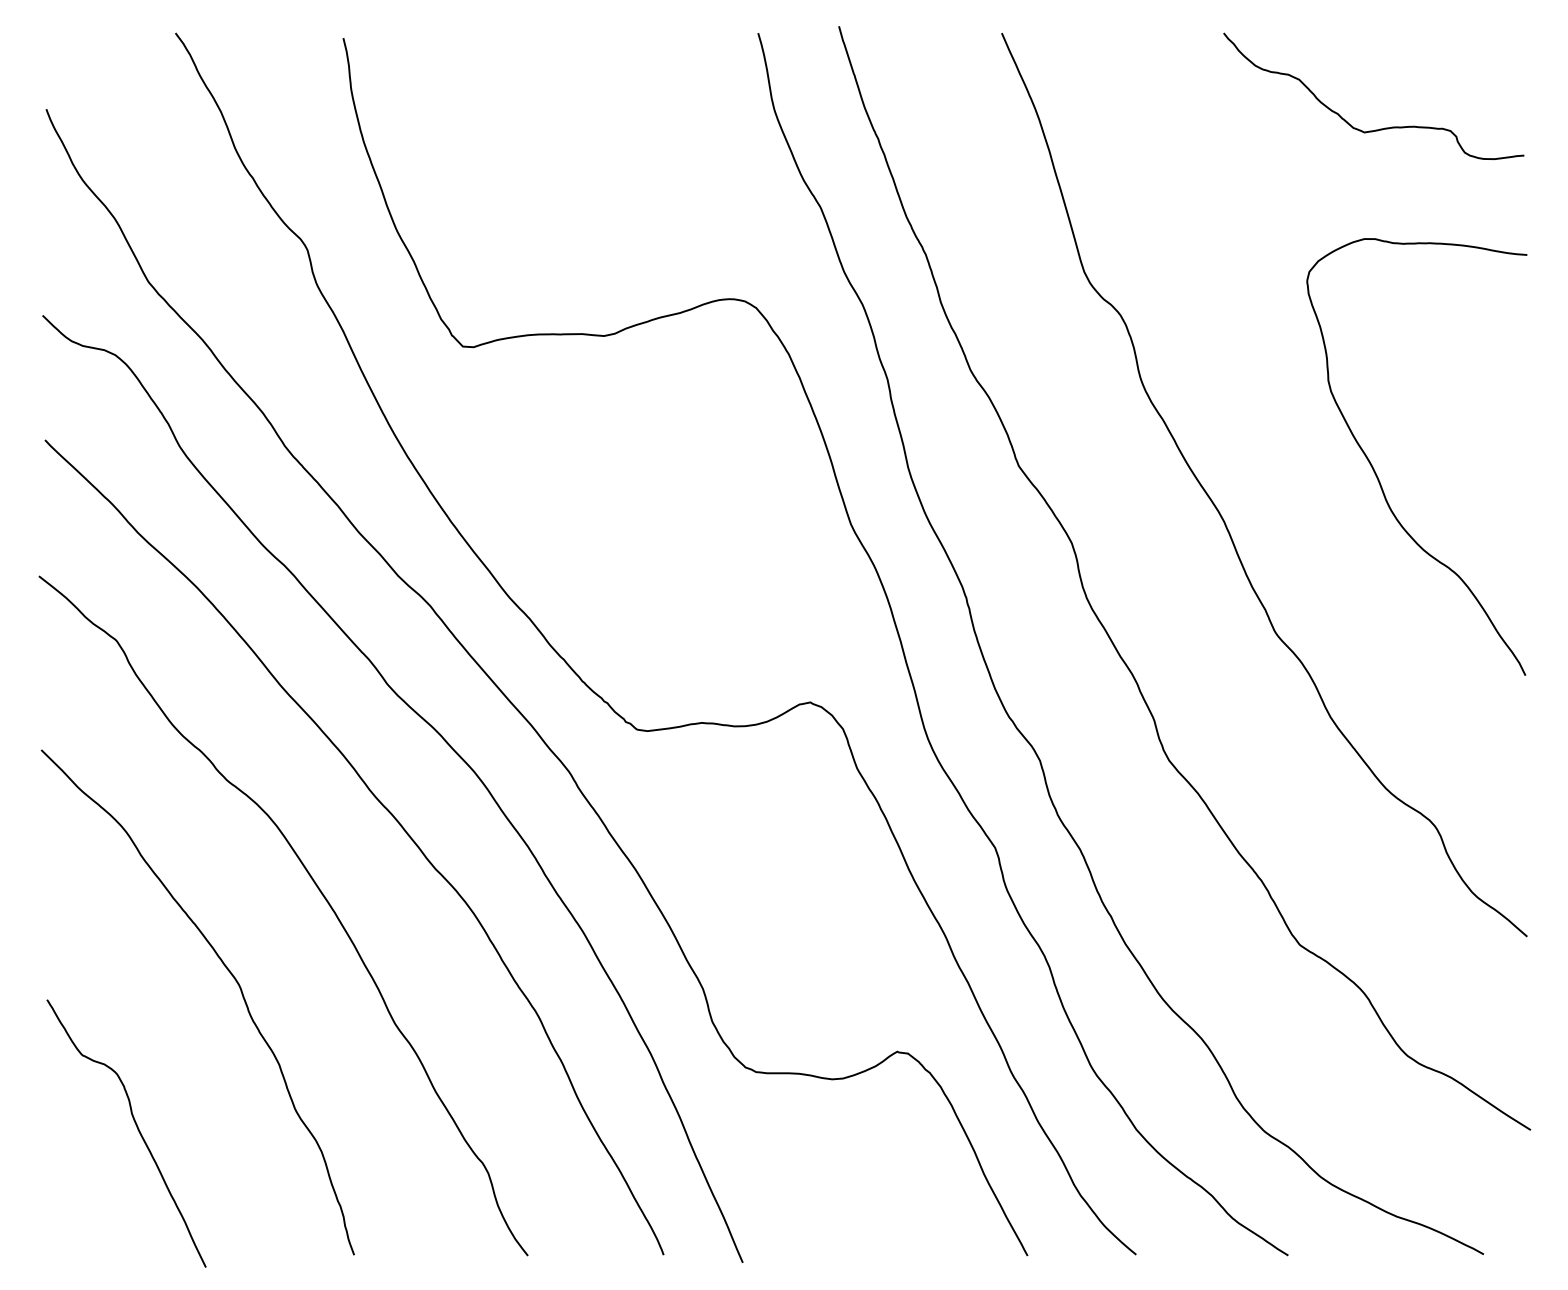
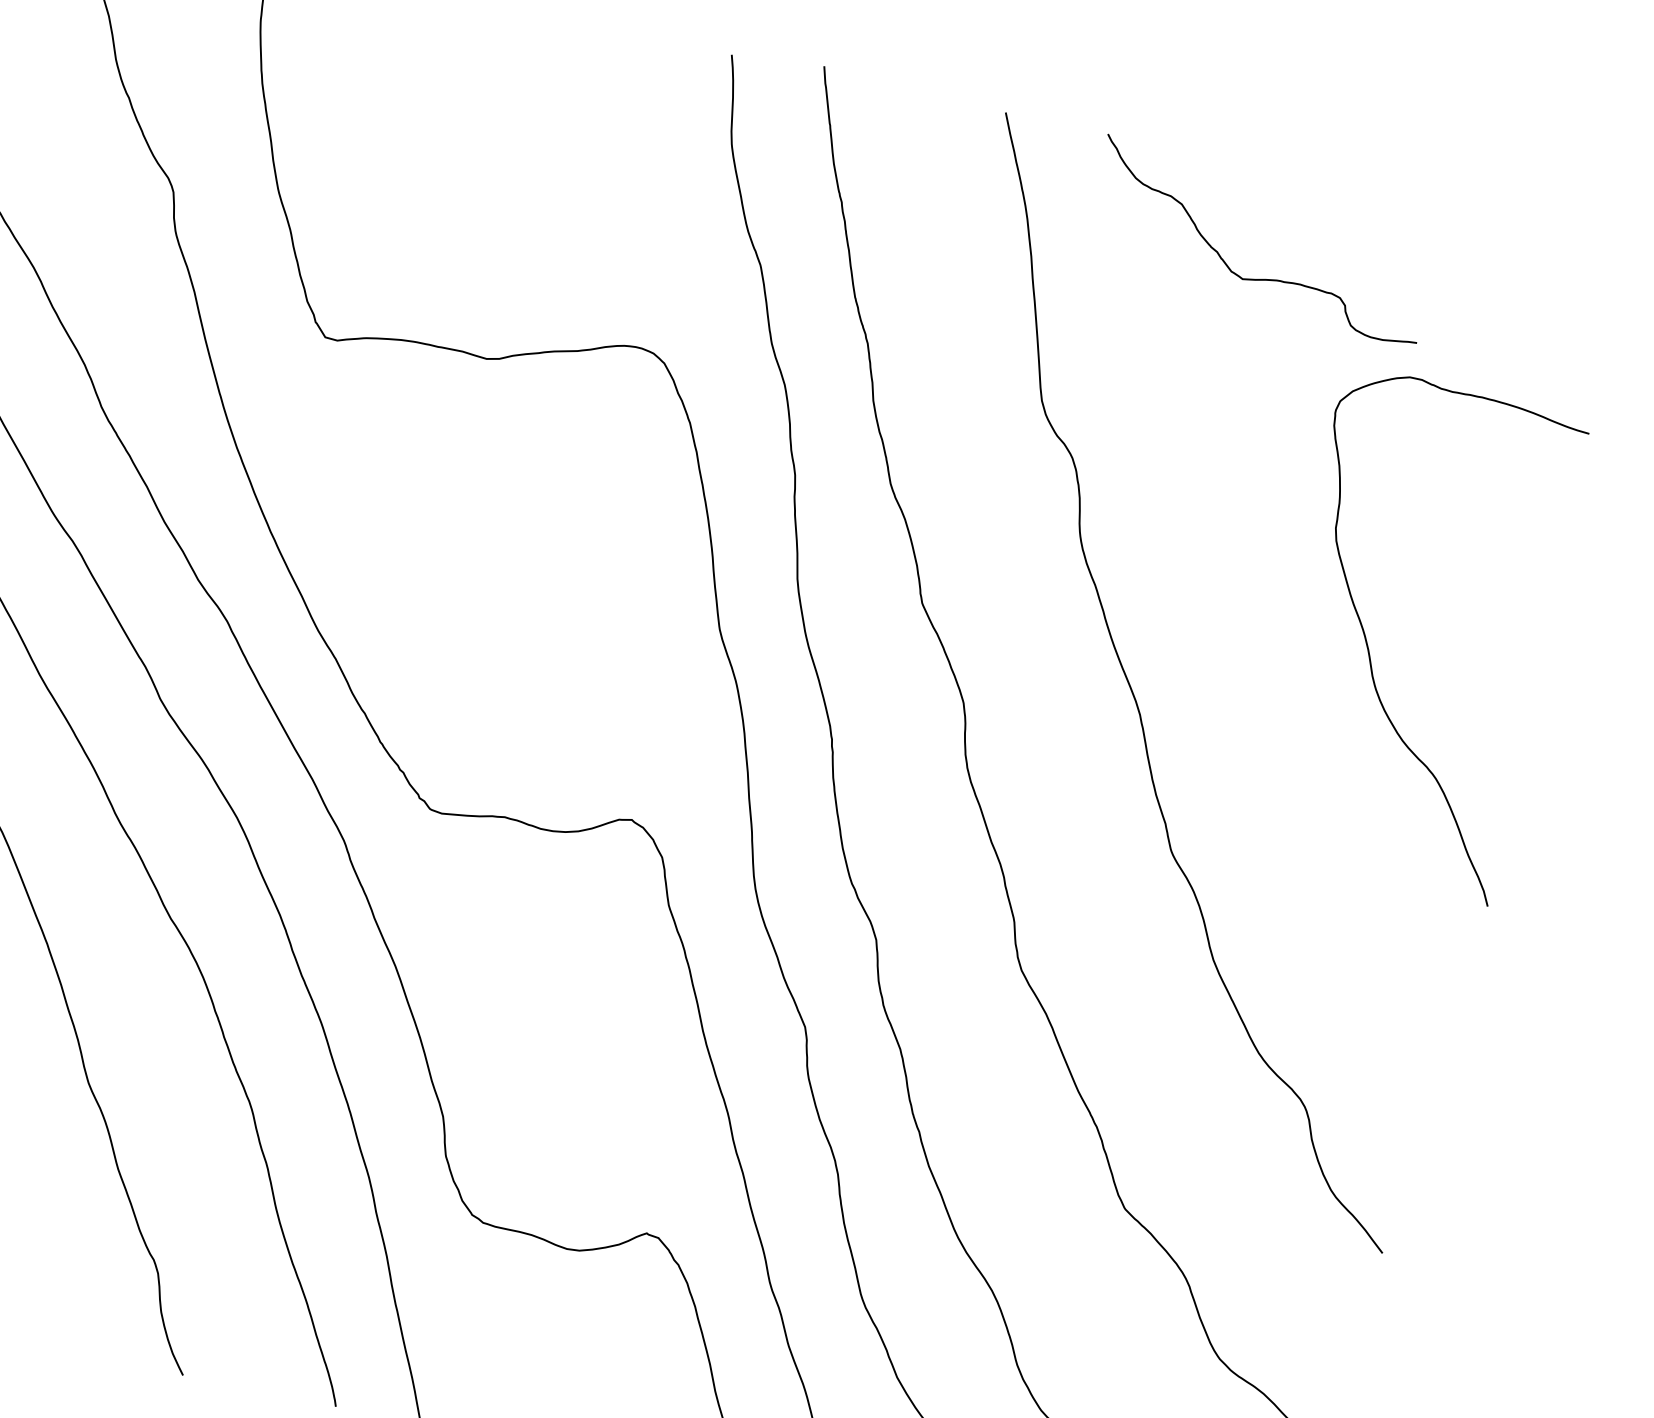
curve: (1380, 128) -> (1261, 278), moved
curve: (1377, 475) -> (1368, 646), moved

